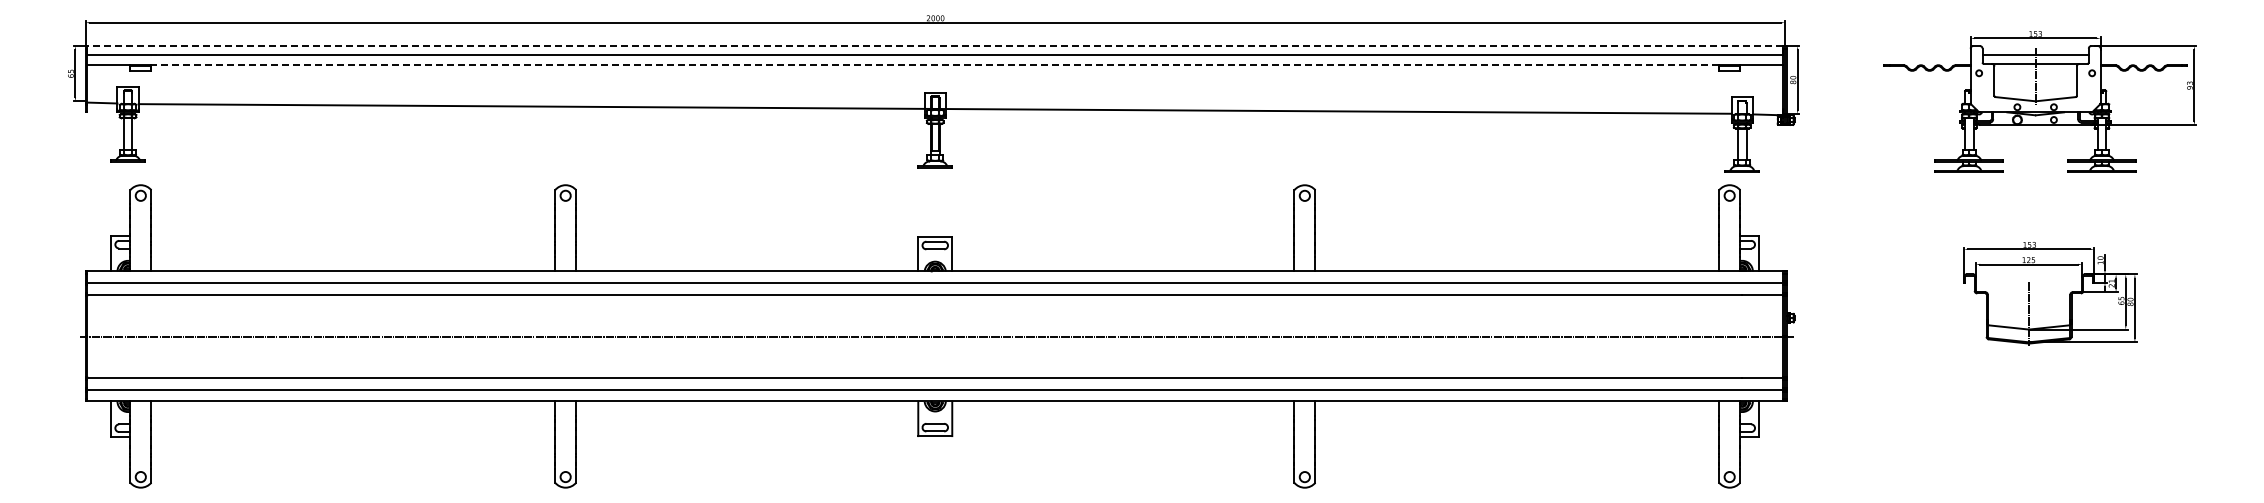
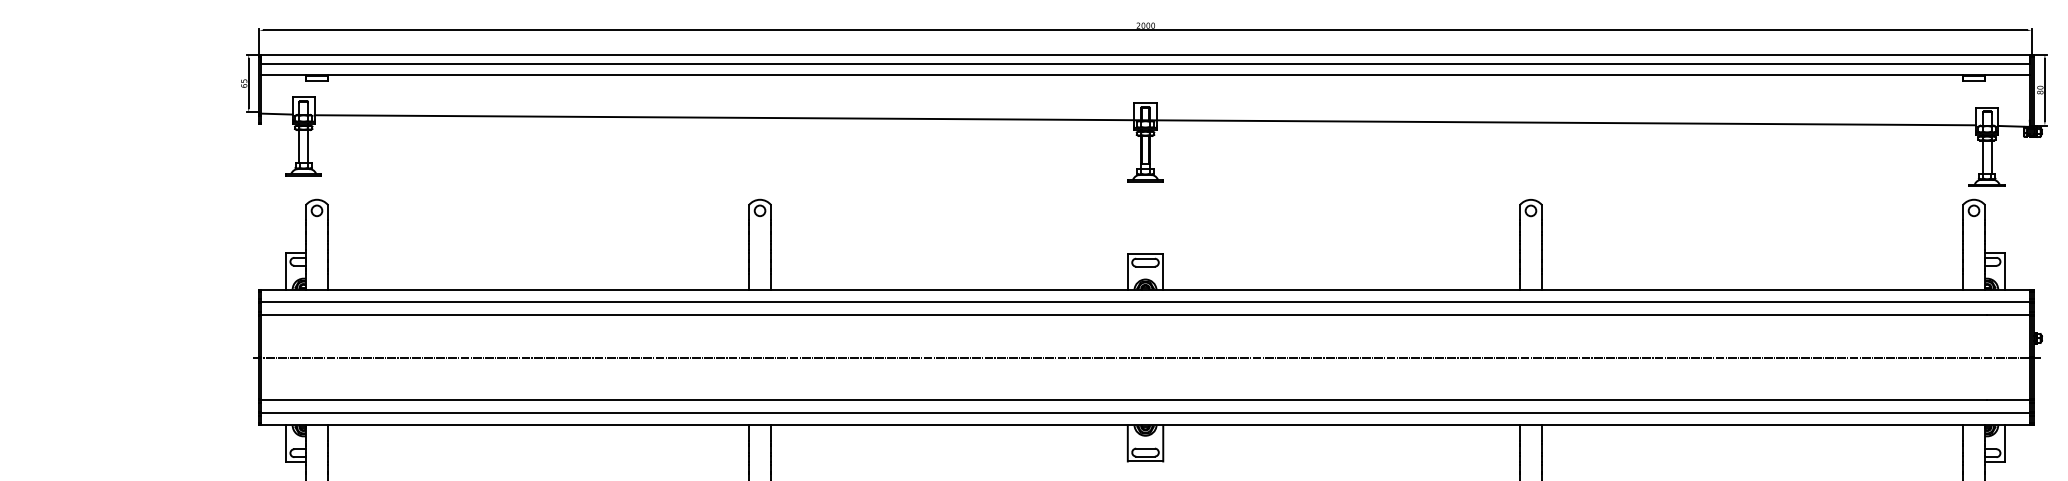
line: (935, 46) -> (1145, 55), dashed -> solid
line: (935, 65) -> (1145, 74), dashed -> solid

